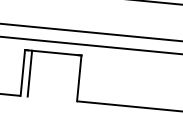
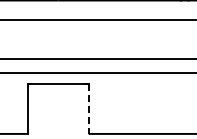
line: (30, 73) -> (35, 108), removed
line: (79, 78) -> (88, 109), solid -> dashed

